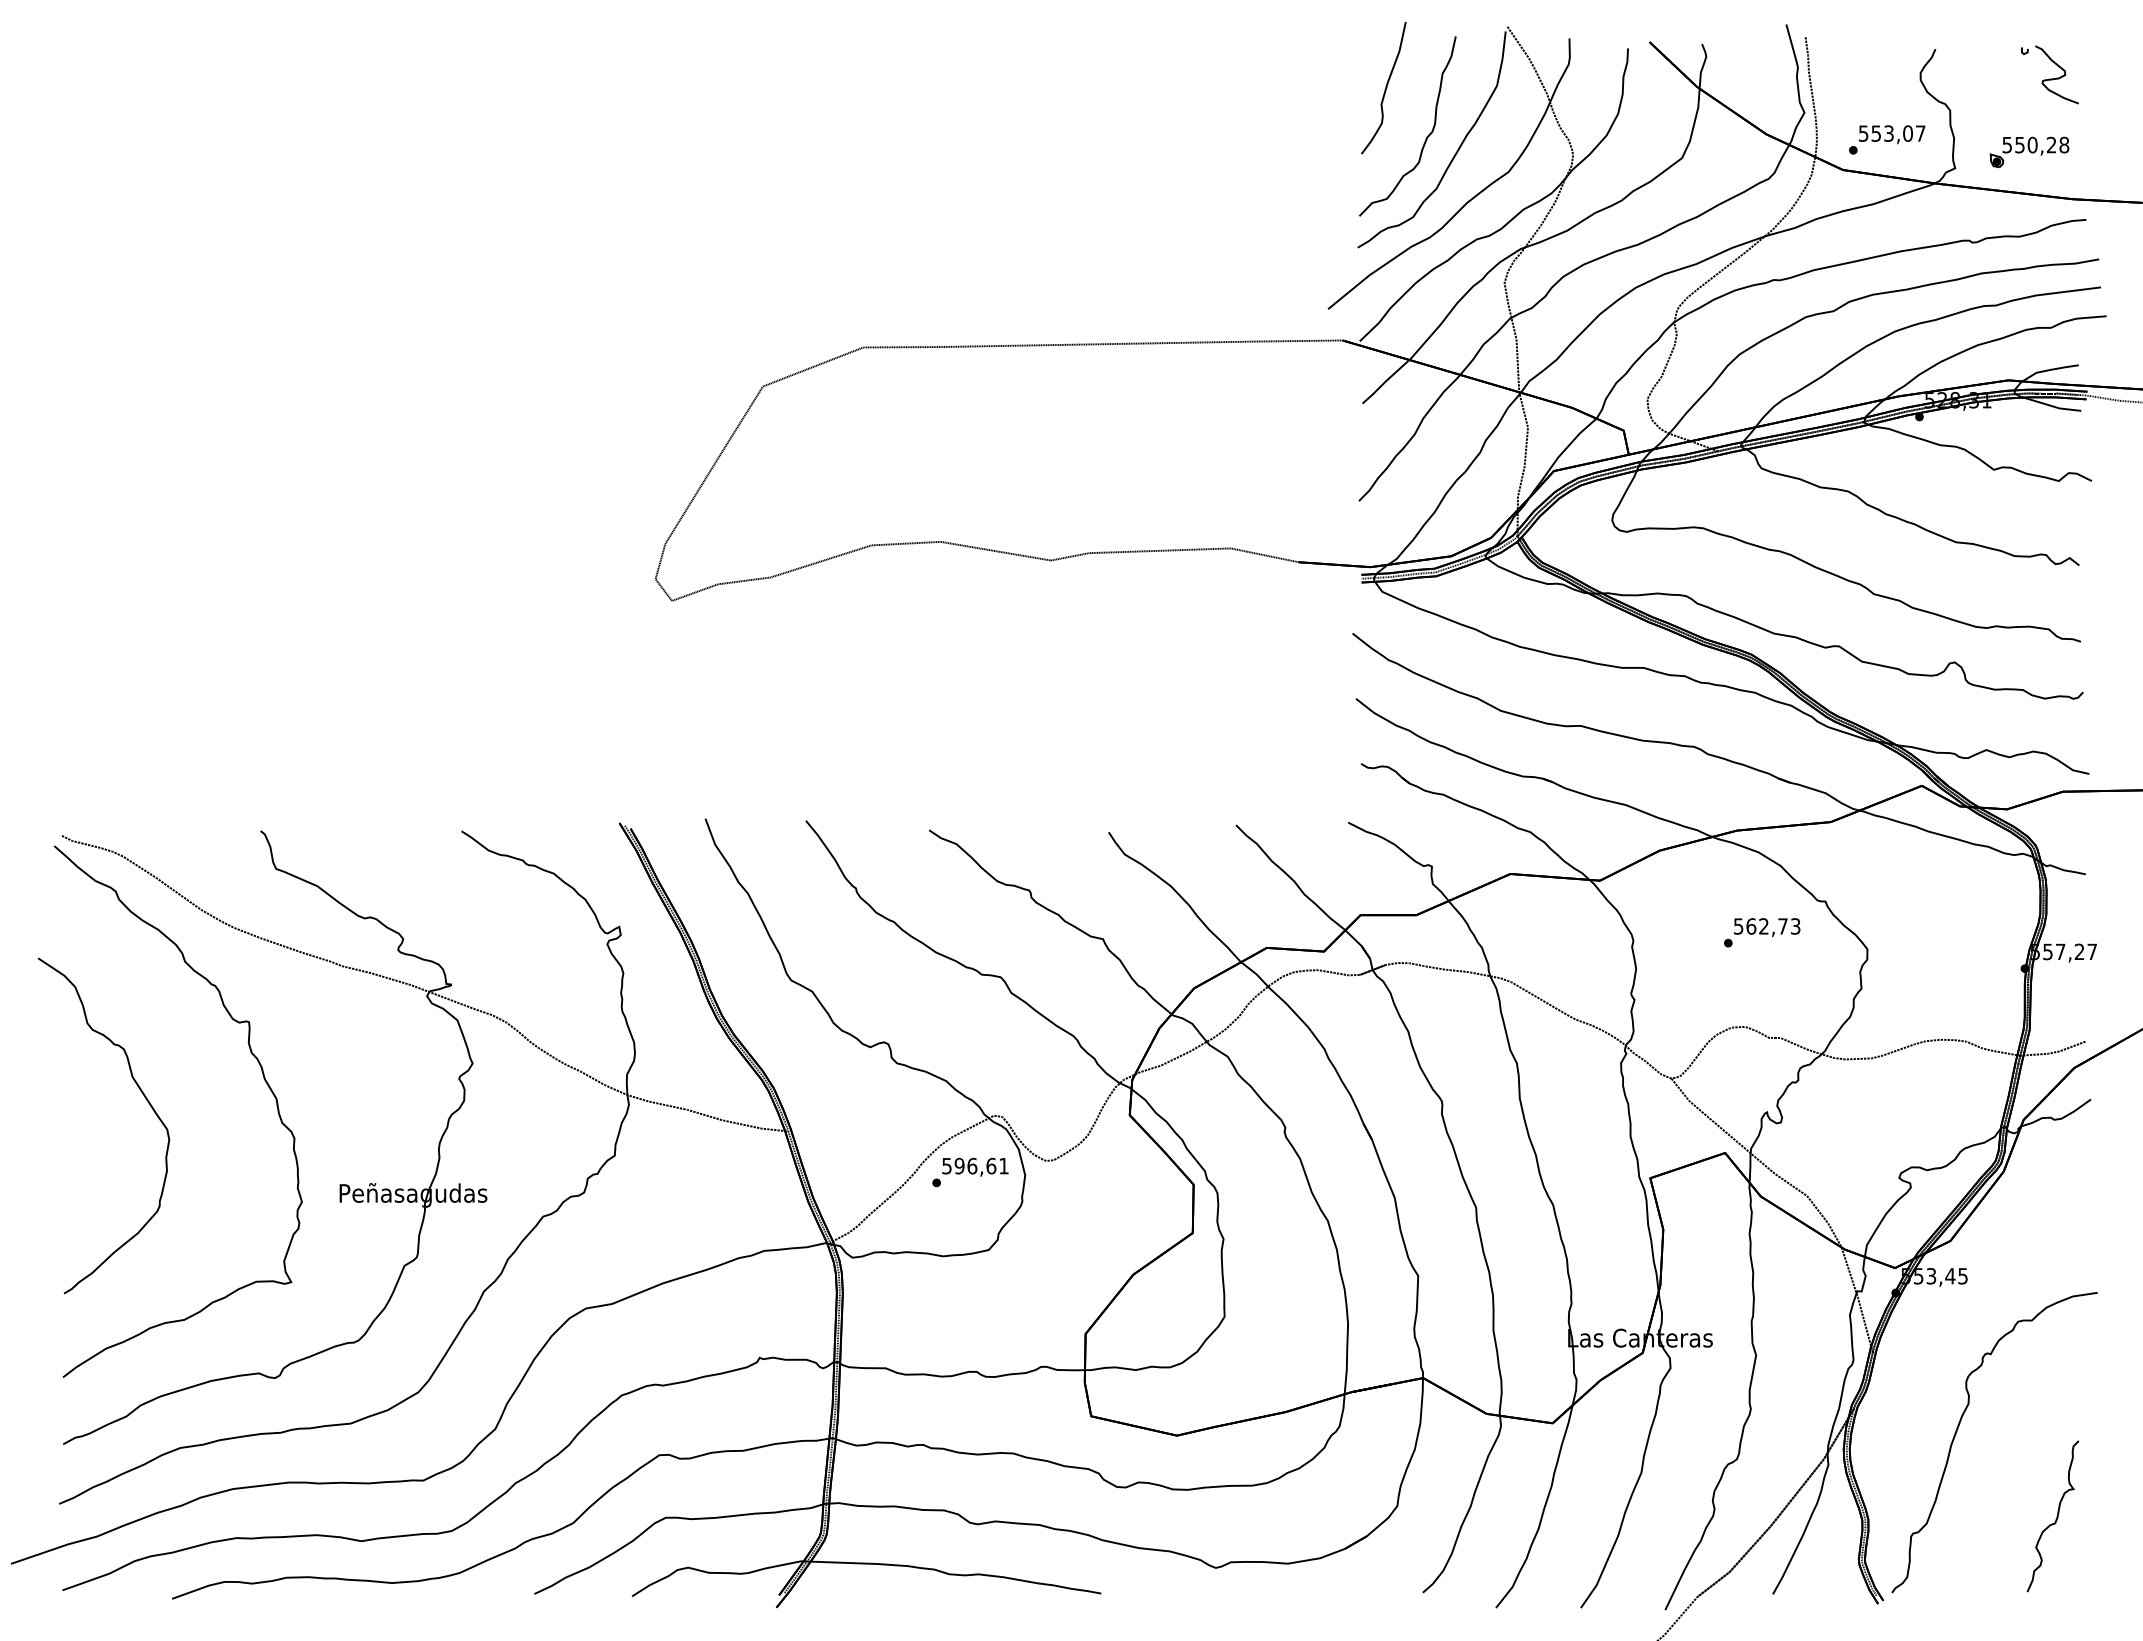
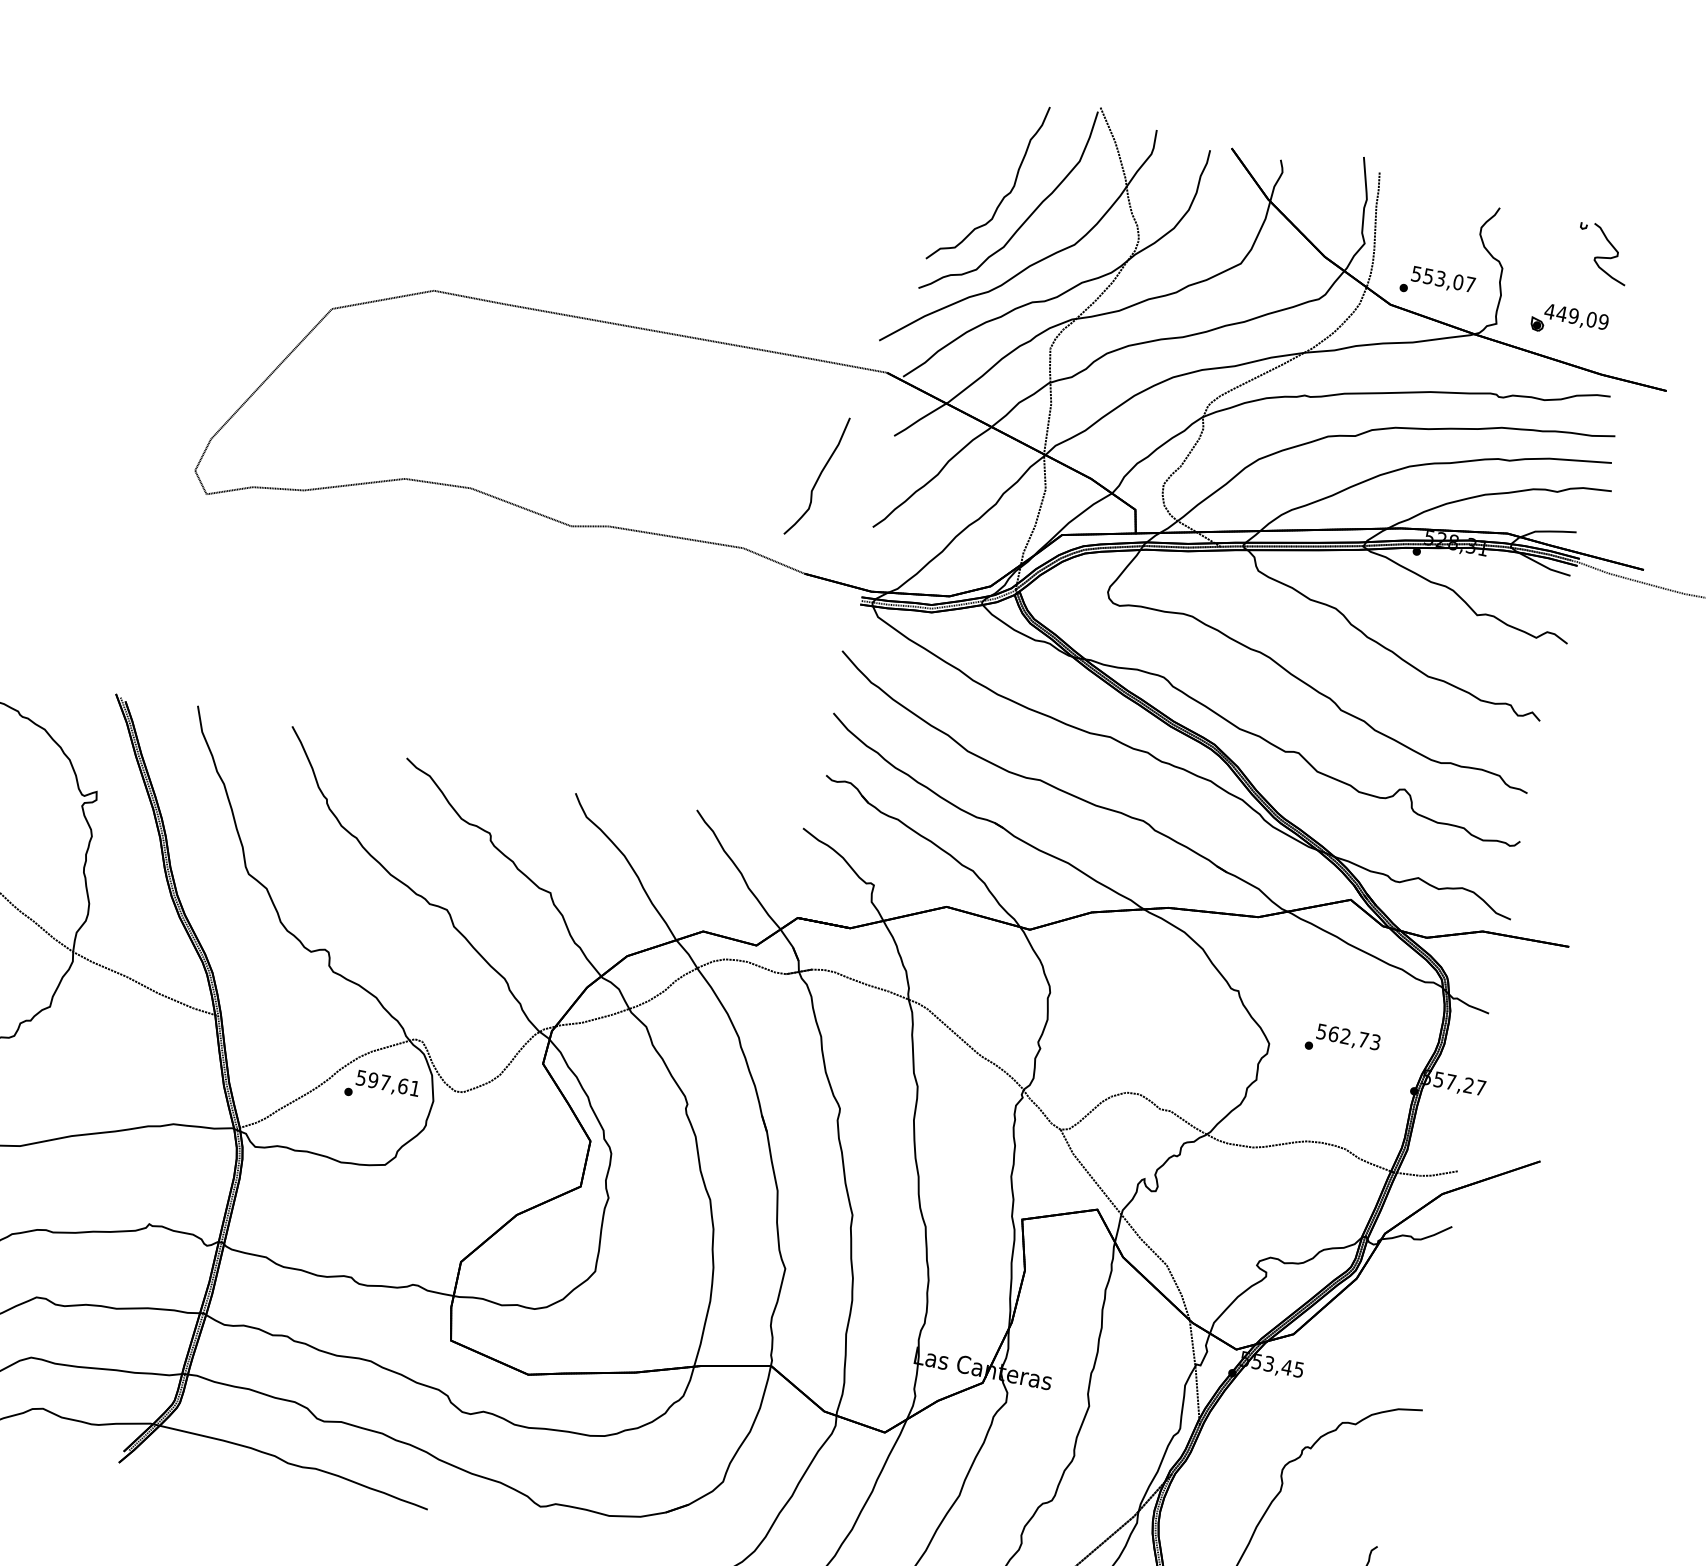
curve: (1384, 89) -> (817, 477), moved
text: (2035, 144) -> (1576, 316), 550,28 -> 449,09
text: (1762, 932) -> (1343, 1041), moved
text: (972, 1165) -> (385, 1082), 596,61 -> 597,61

